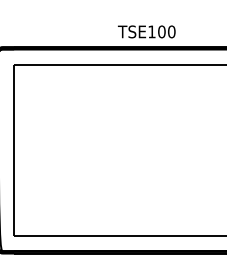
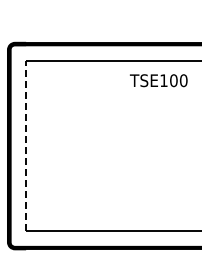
text: (146, 31) -> (158, 80), moved
line: (14, 149) -> (26, 145), solid -> dashed

